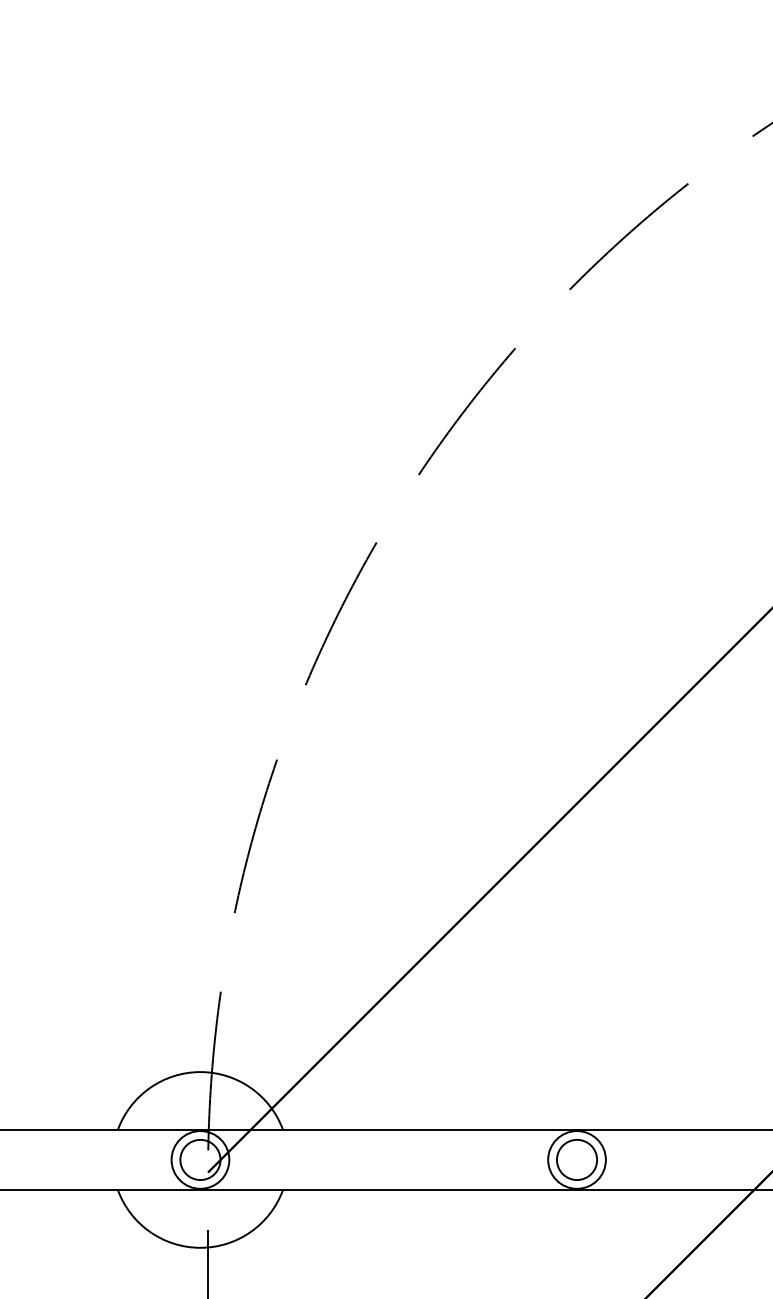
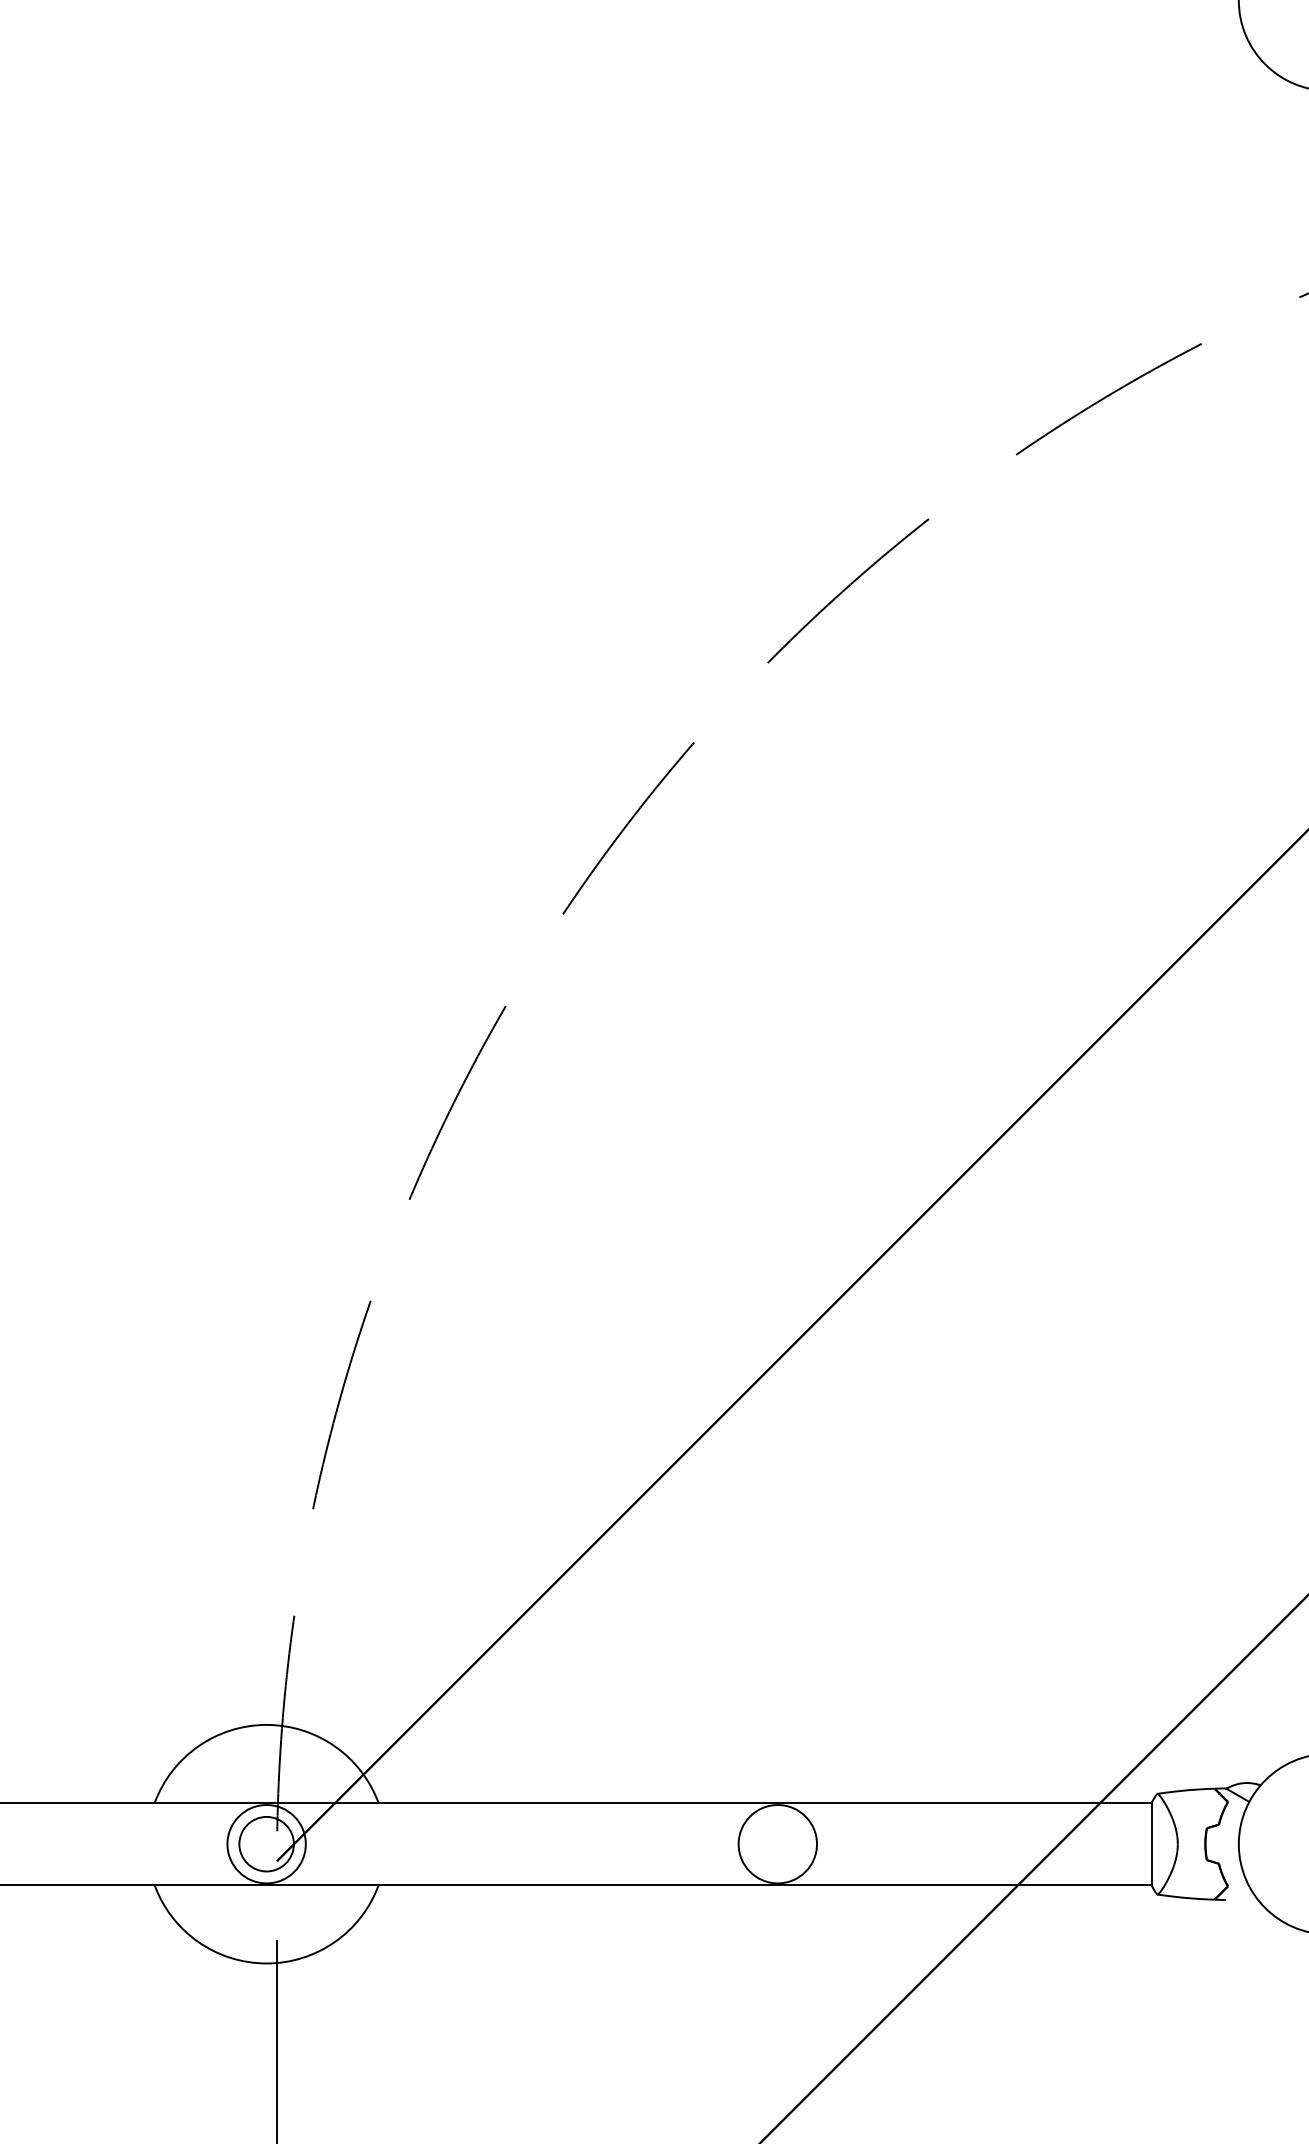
circle: (576, 1160) -> (777, 1844), removed

